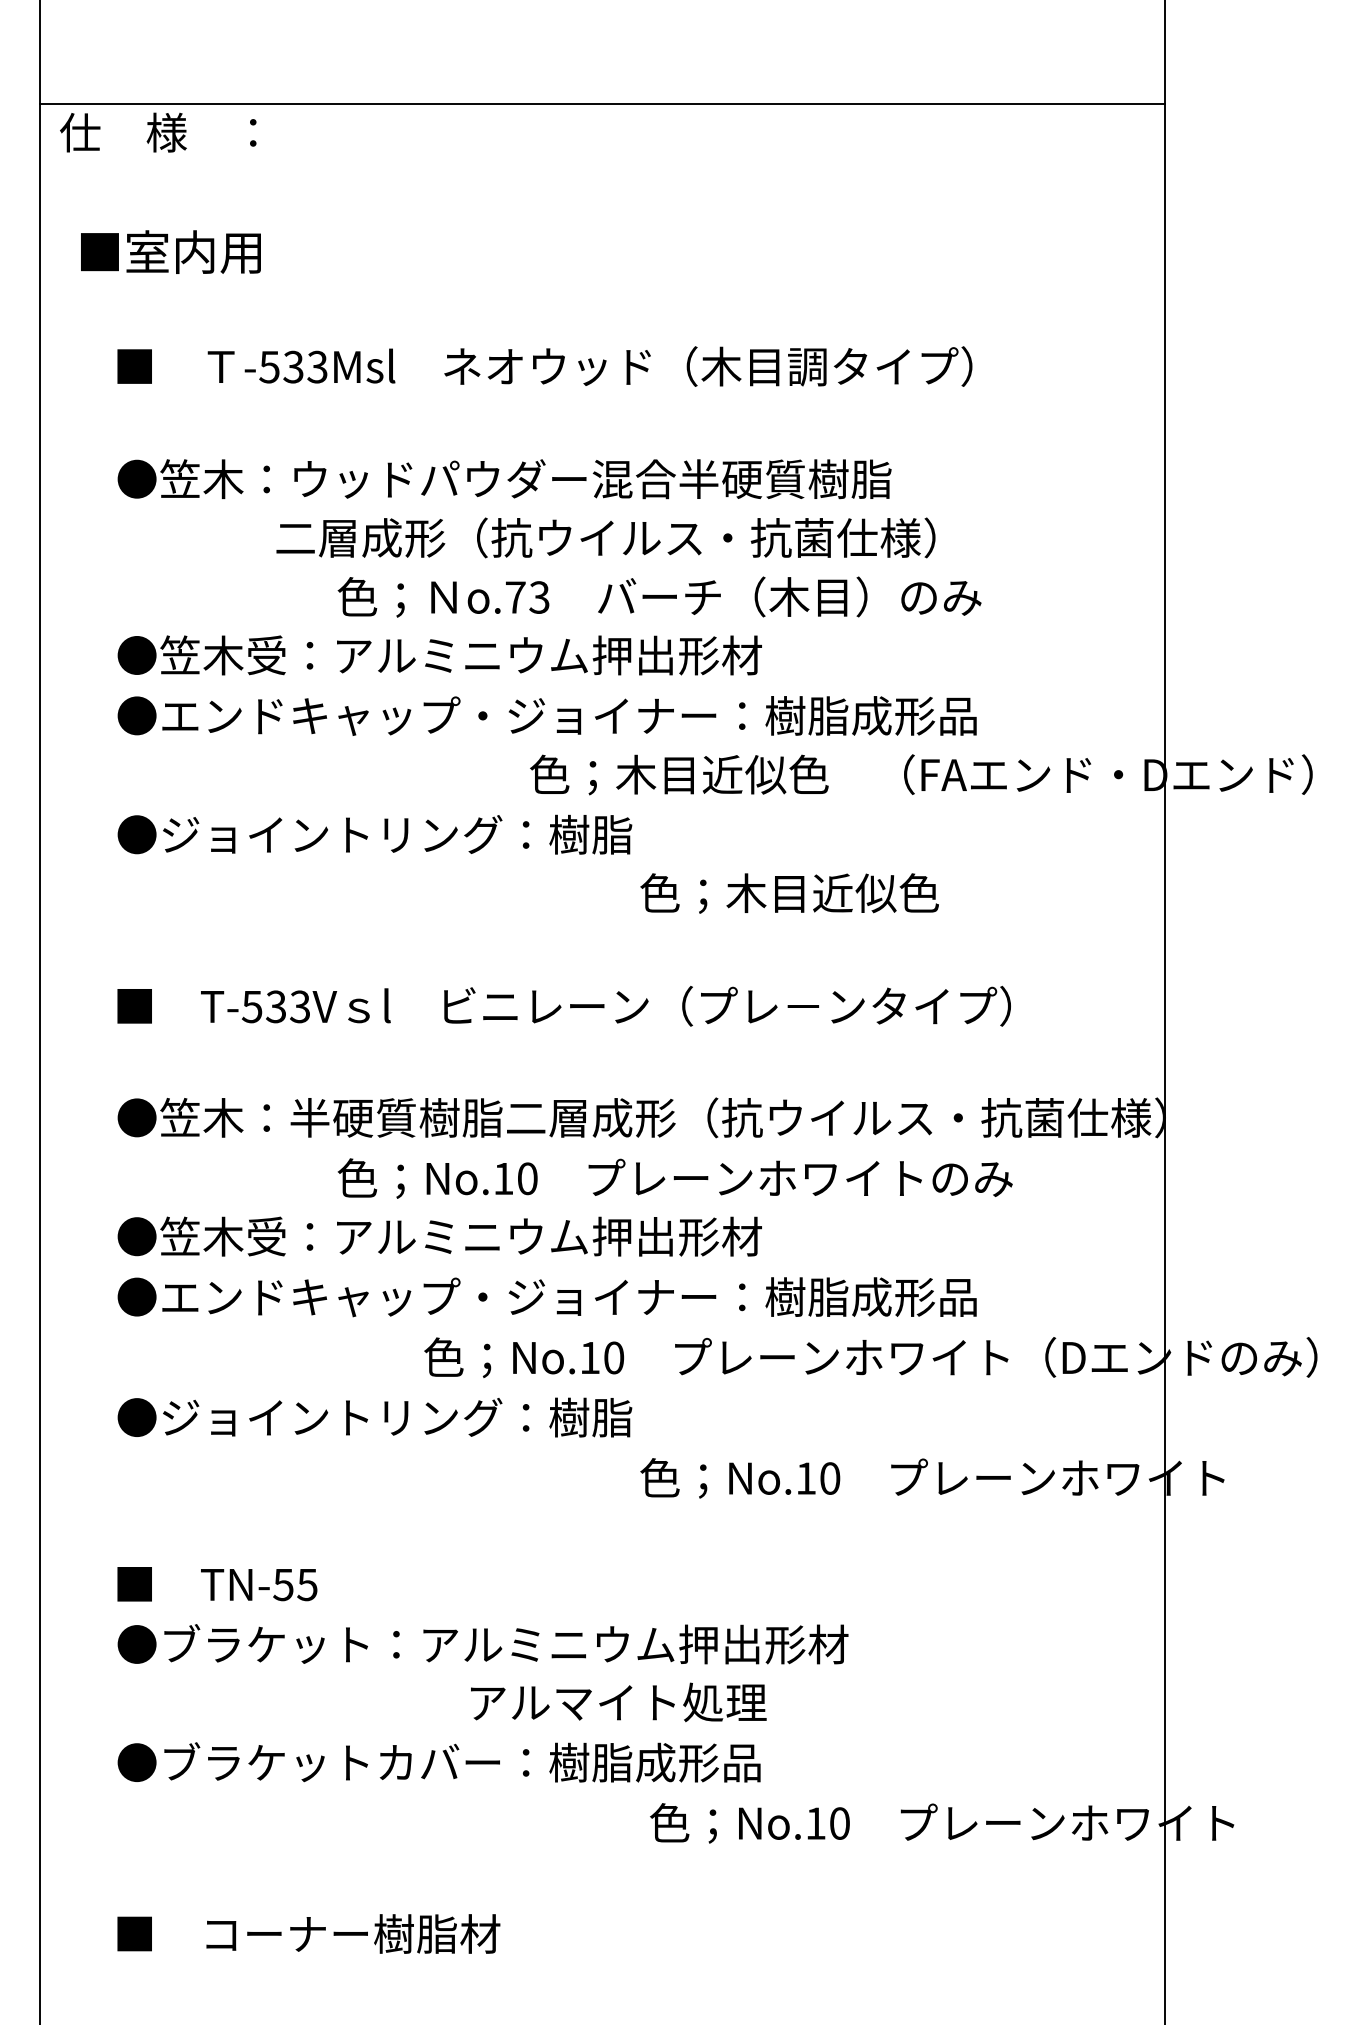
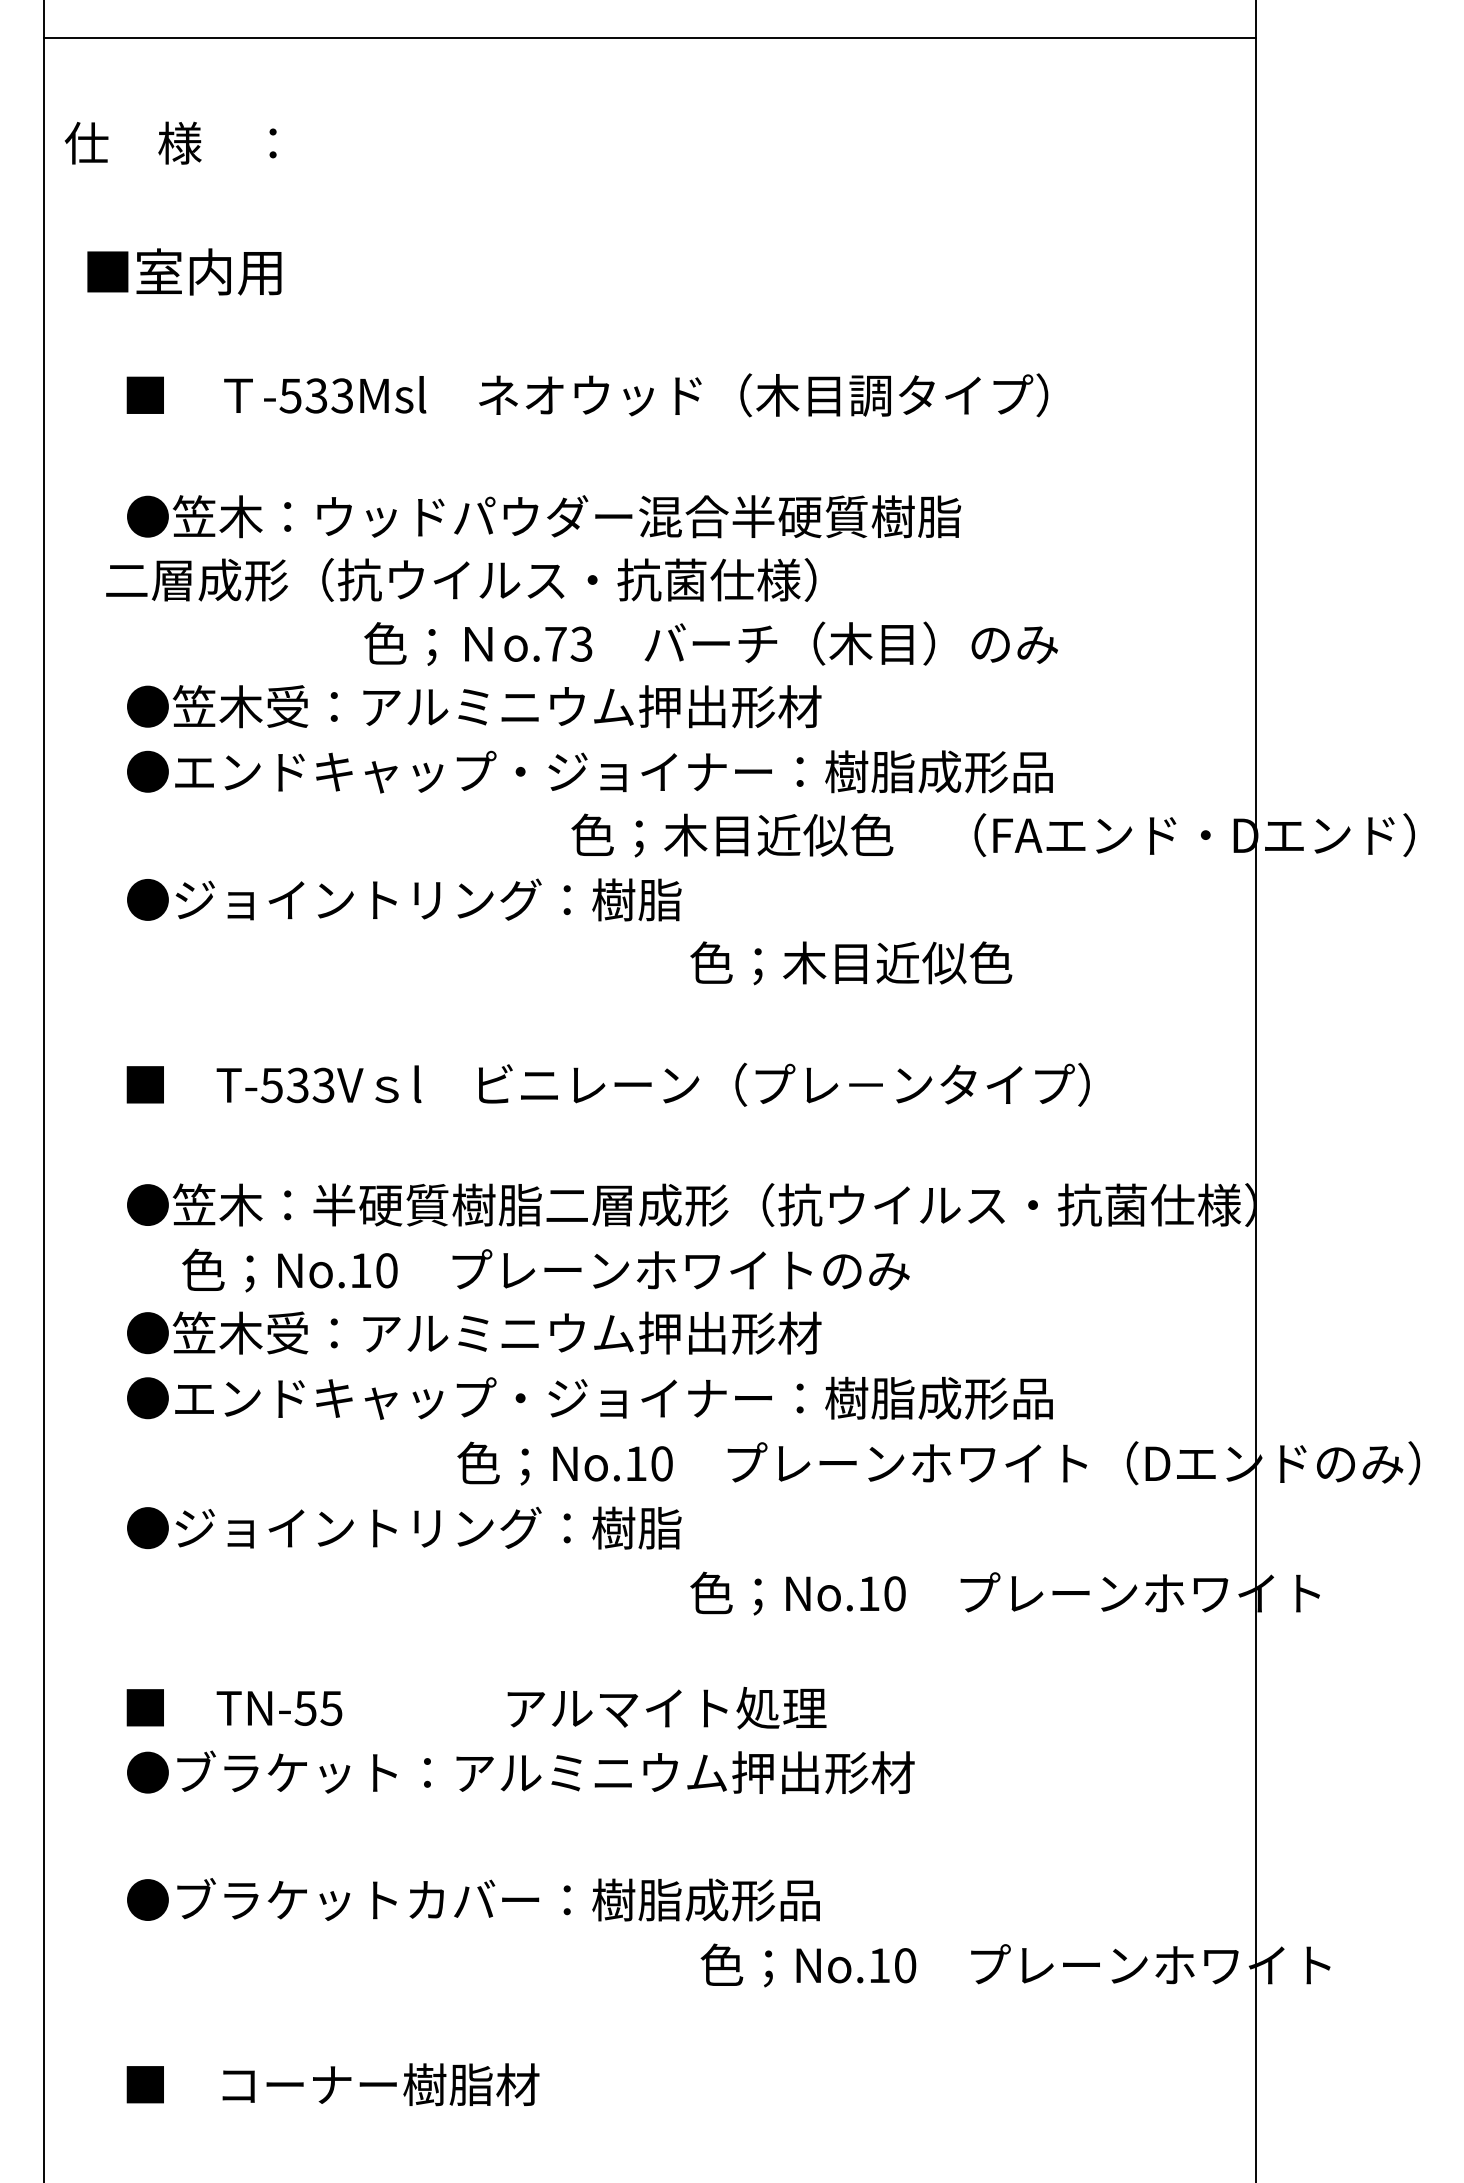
line: (602, 104) -> (649, 38), moved
text: (606, 537) -> (461, 579), moved
text: (674, 1178) -> (545, 1270), moved
text: (618, 1701) -> (666, 1707), moved

